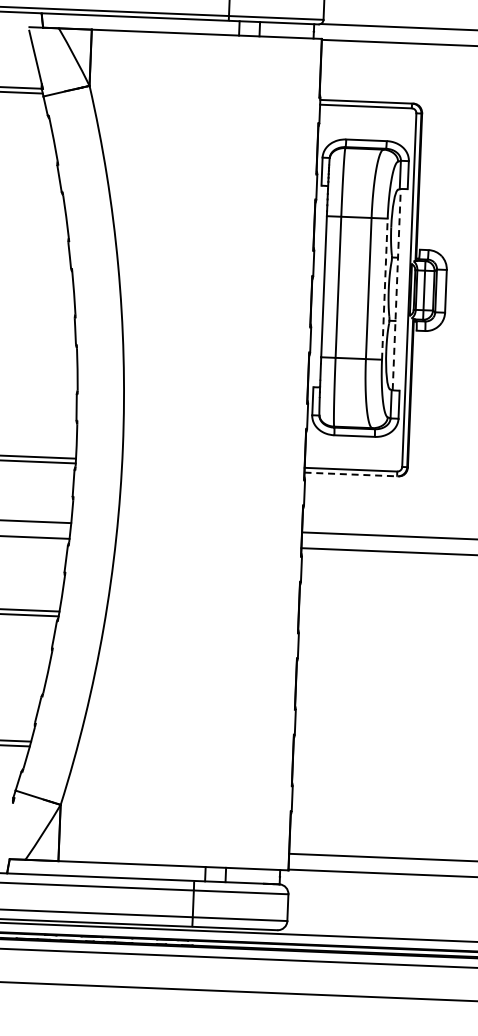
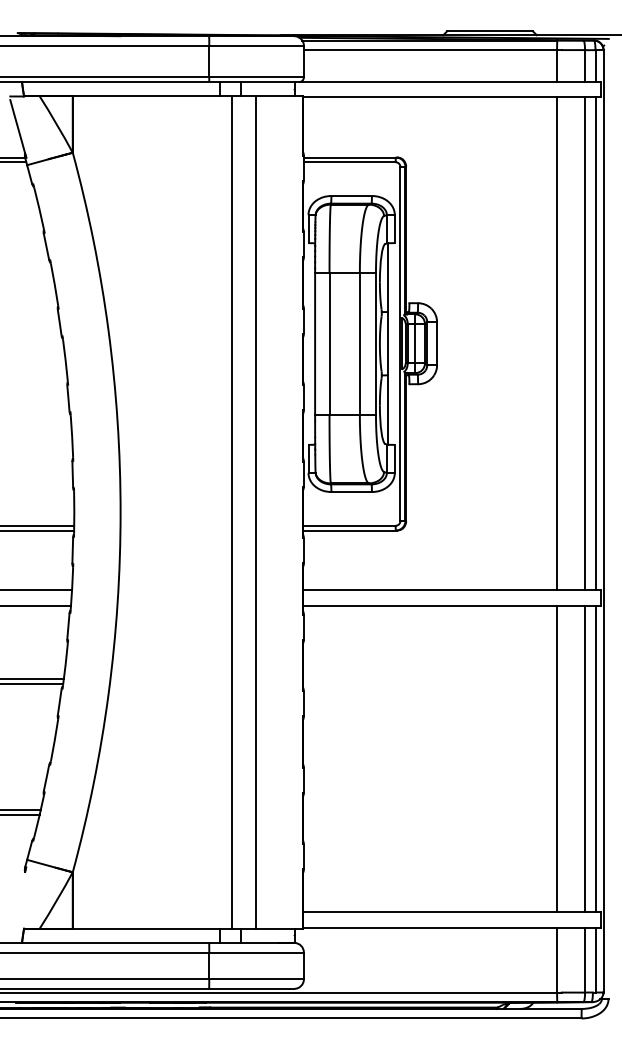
line: (384, 289) -> (375, 344), dashed -> solid
line: (396, 290) -> (387, 344), dashed -> solid
line: (233, 451) -> (231, 512), added
line: (258, 452) -> (256, 512), added
line: (351, 474) -> (350, 530), dashed -> solid

